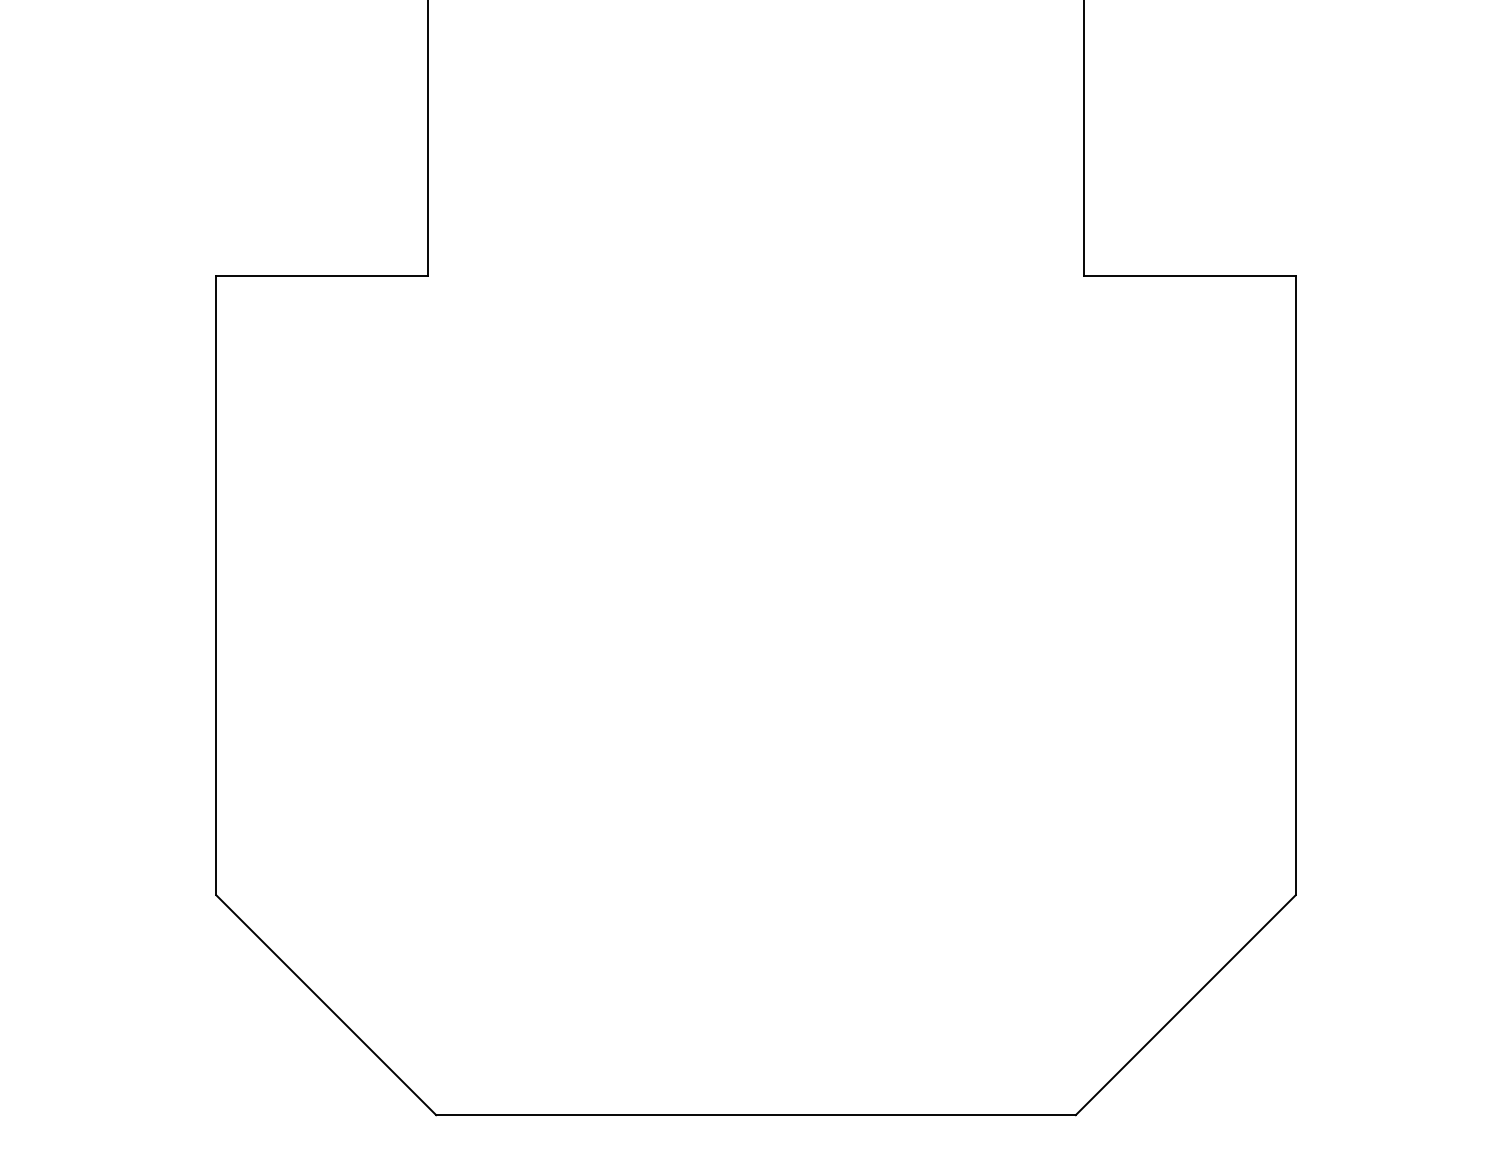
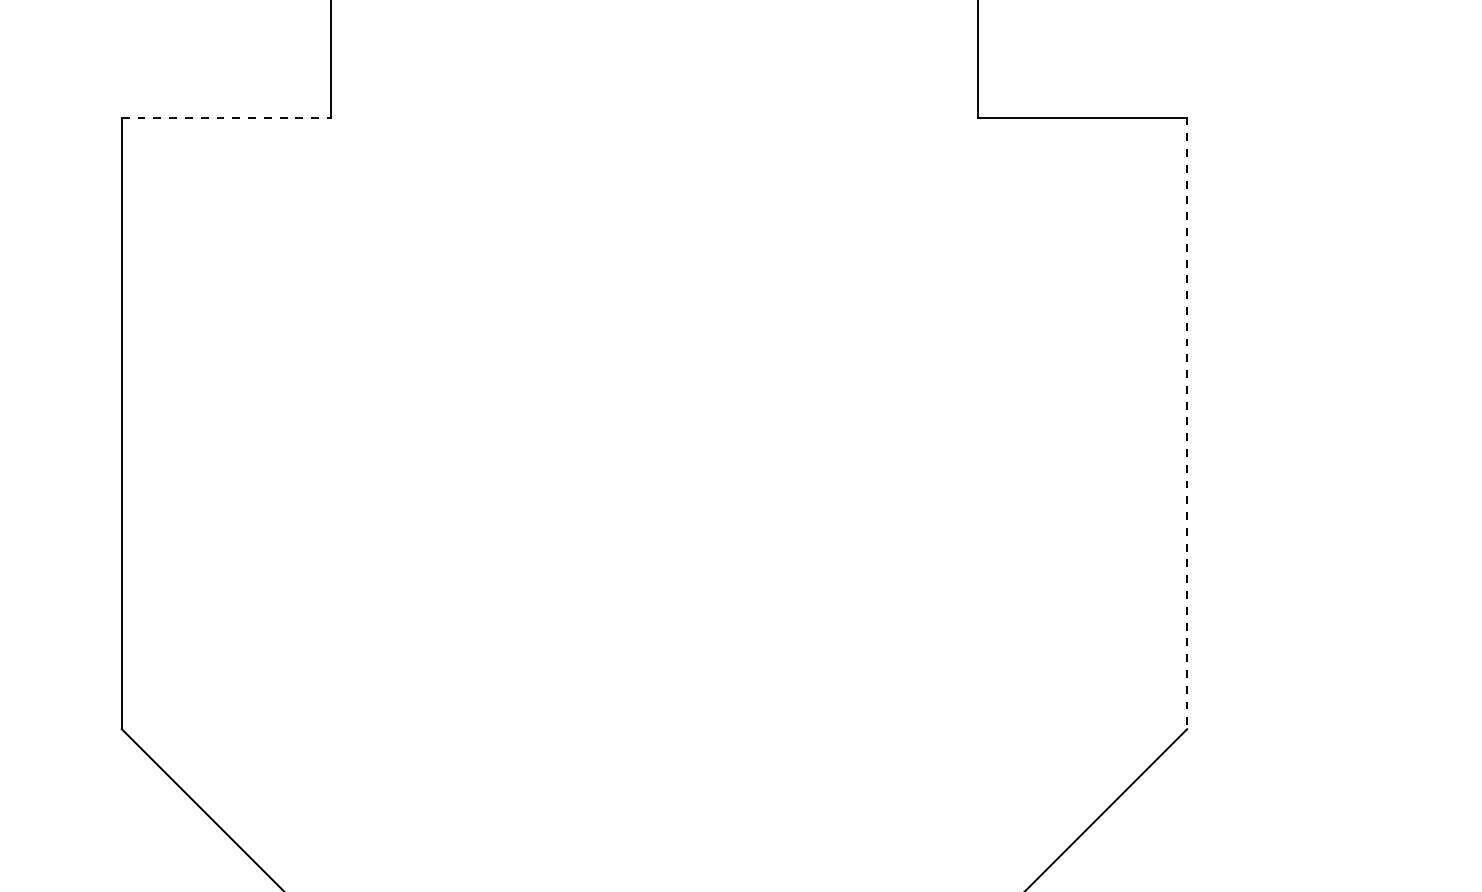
line: (322, 275) -> (226, 117), solid -> dashed
line: (1295, 585) -> (1187, 423), solid -> dashed

